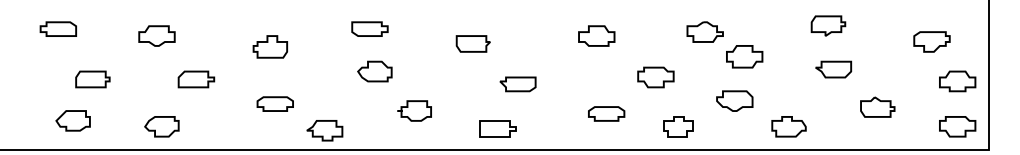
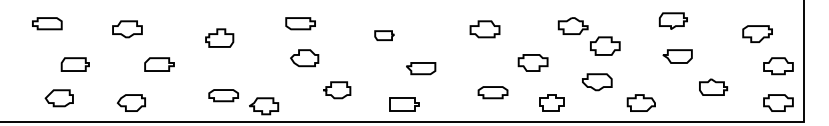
part: (473, 43) -> (384, 35), size x0.7
part: (275, 103) -> (223, 95), moved

